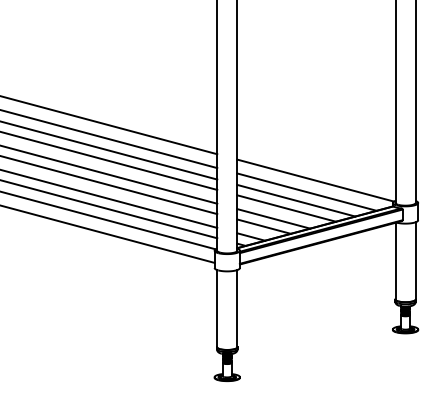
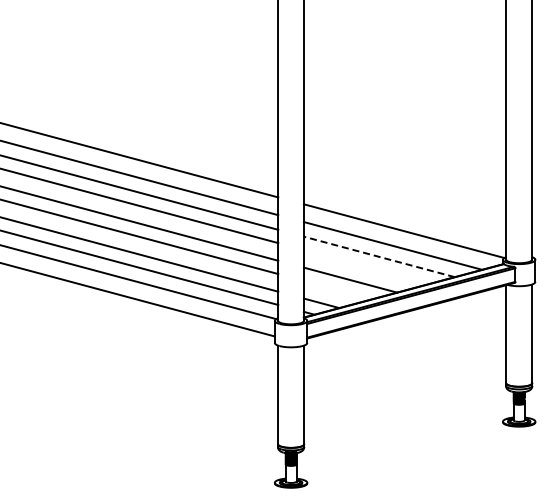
line: (295, 200) -> (378, 256), solid -> dashed
line: (286, 208) -> (366, 266), removed
line: (263, 226) -> (337, 289), removed

